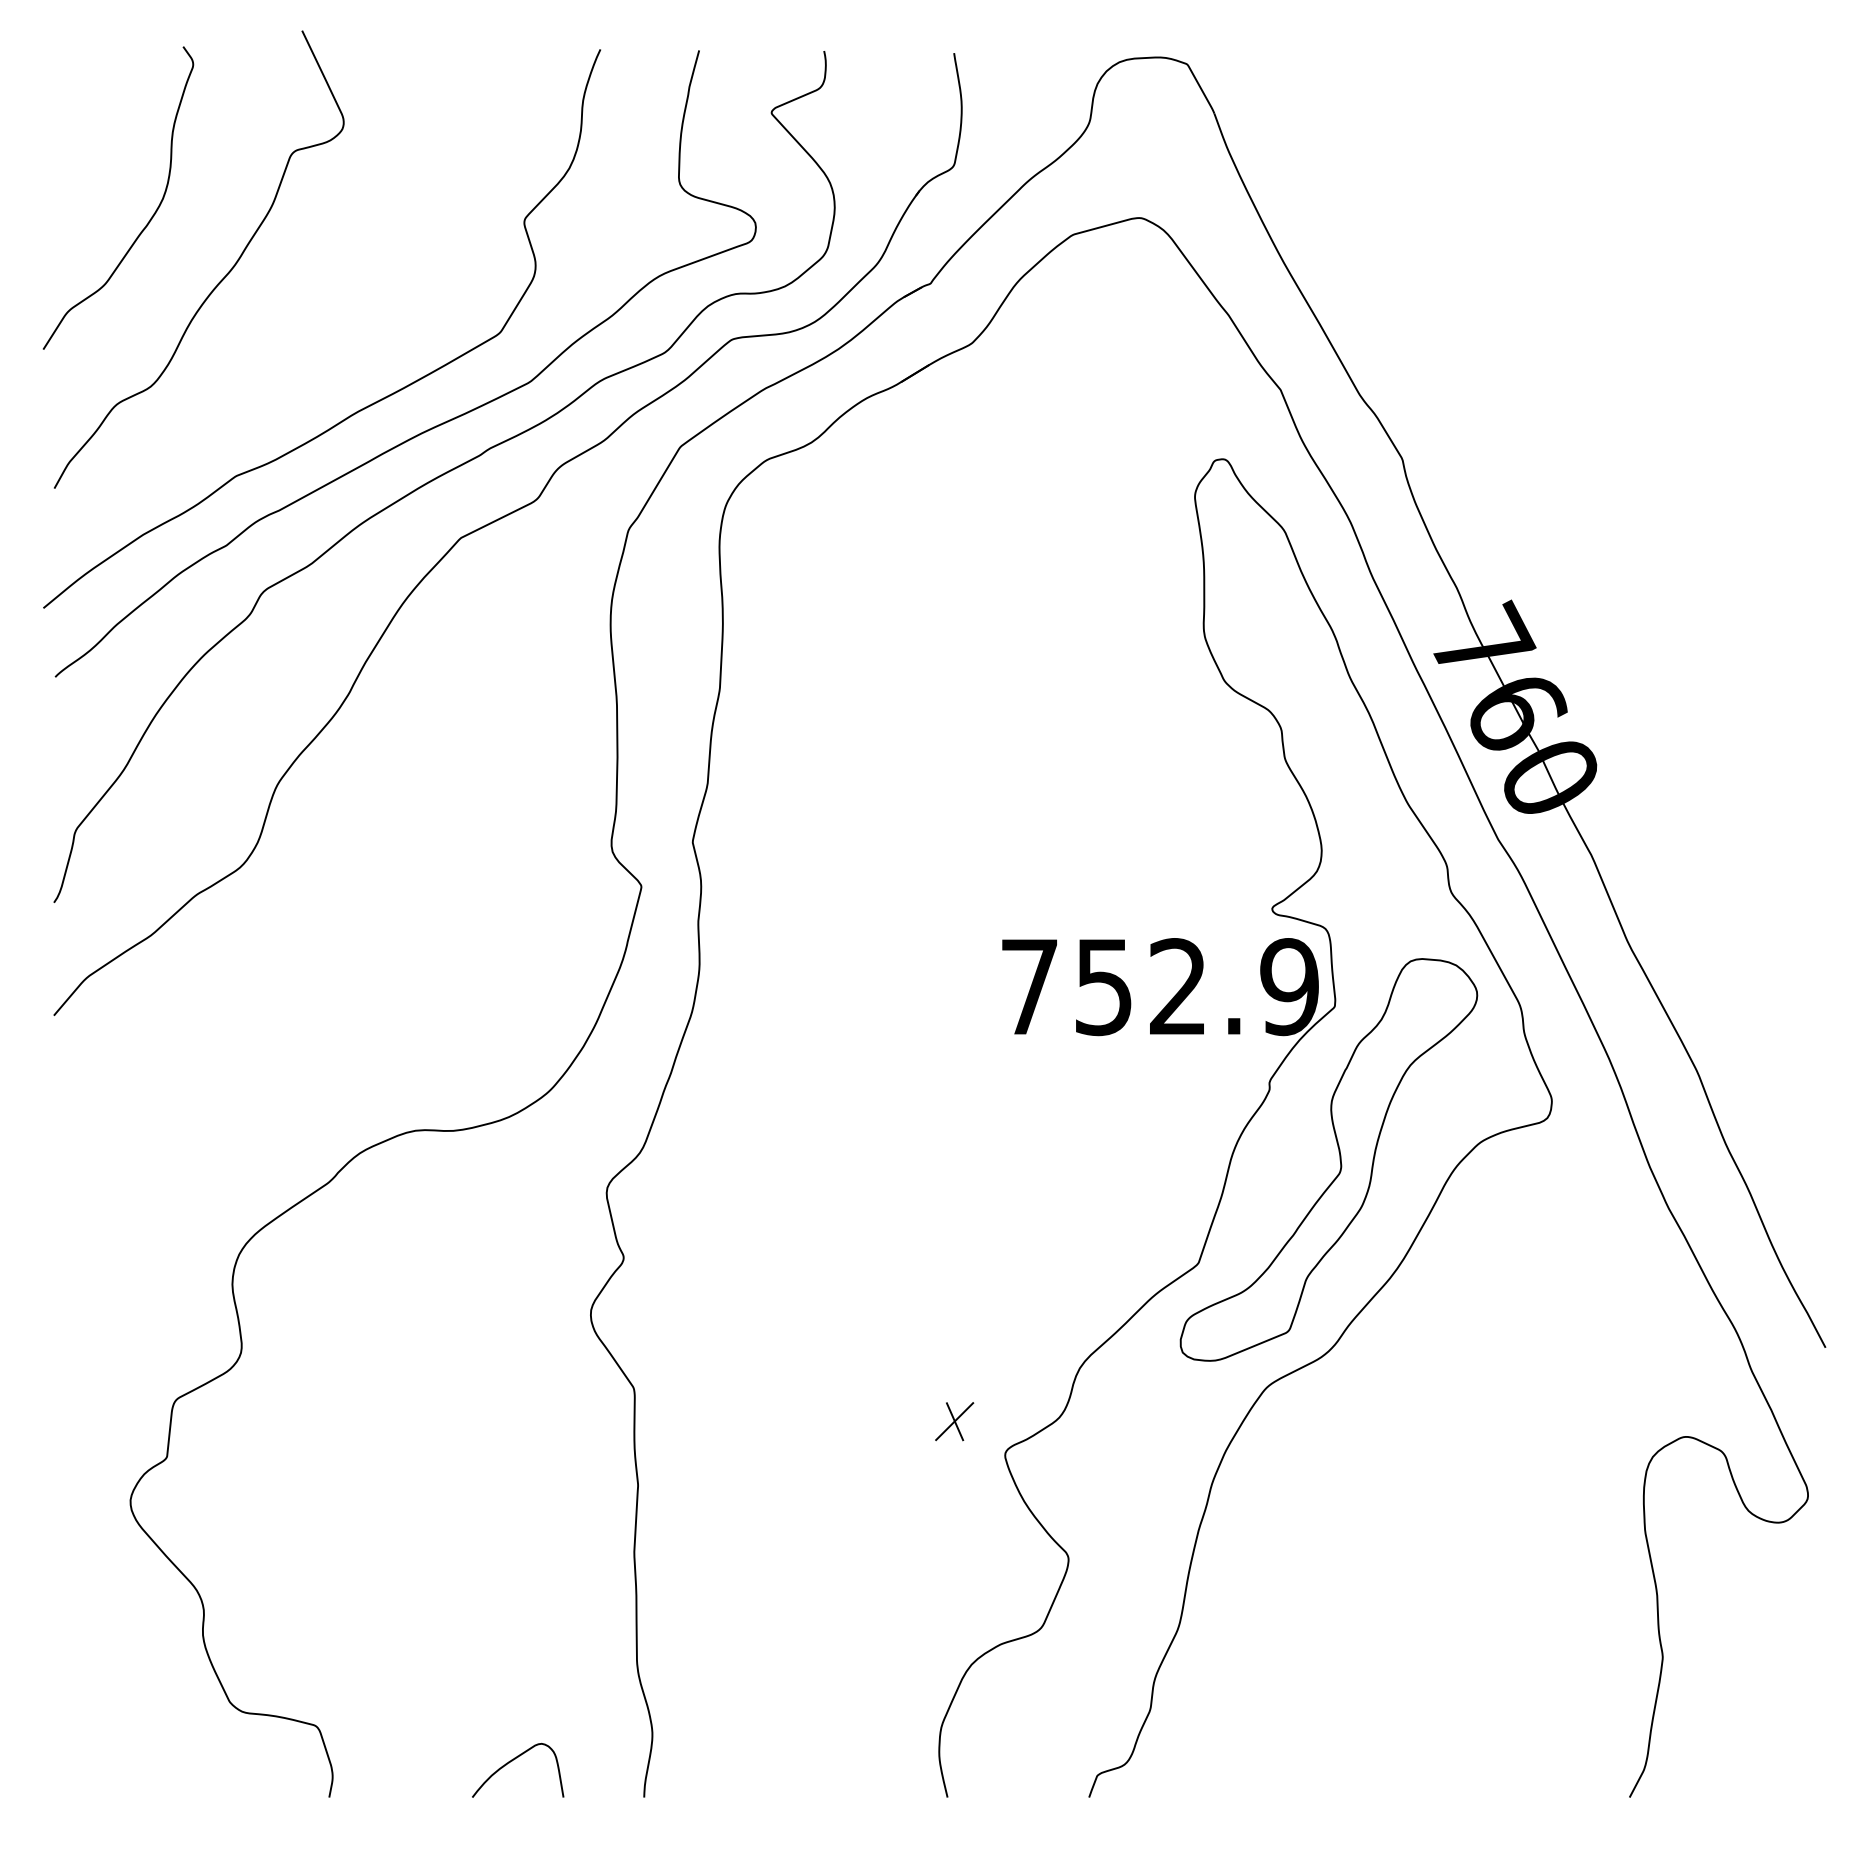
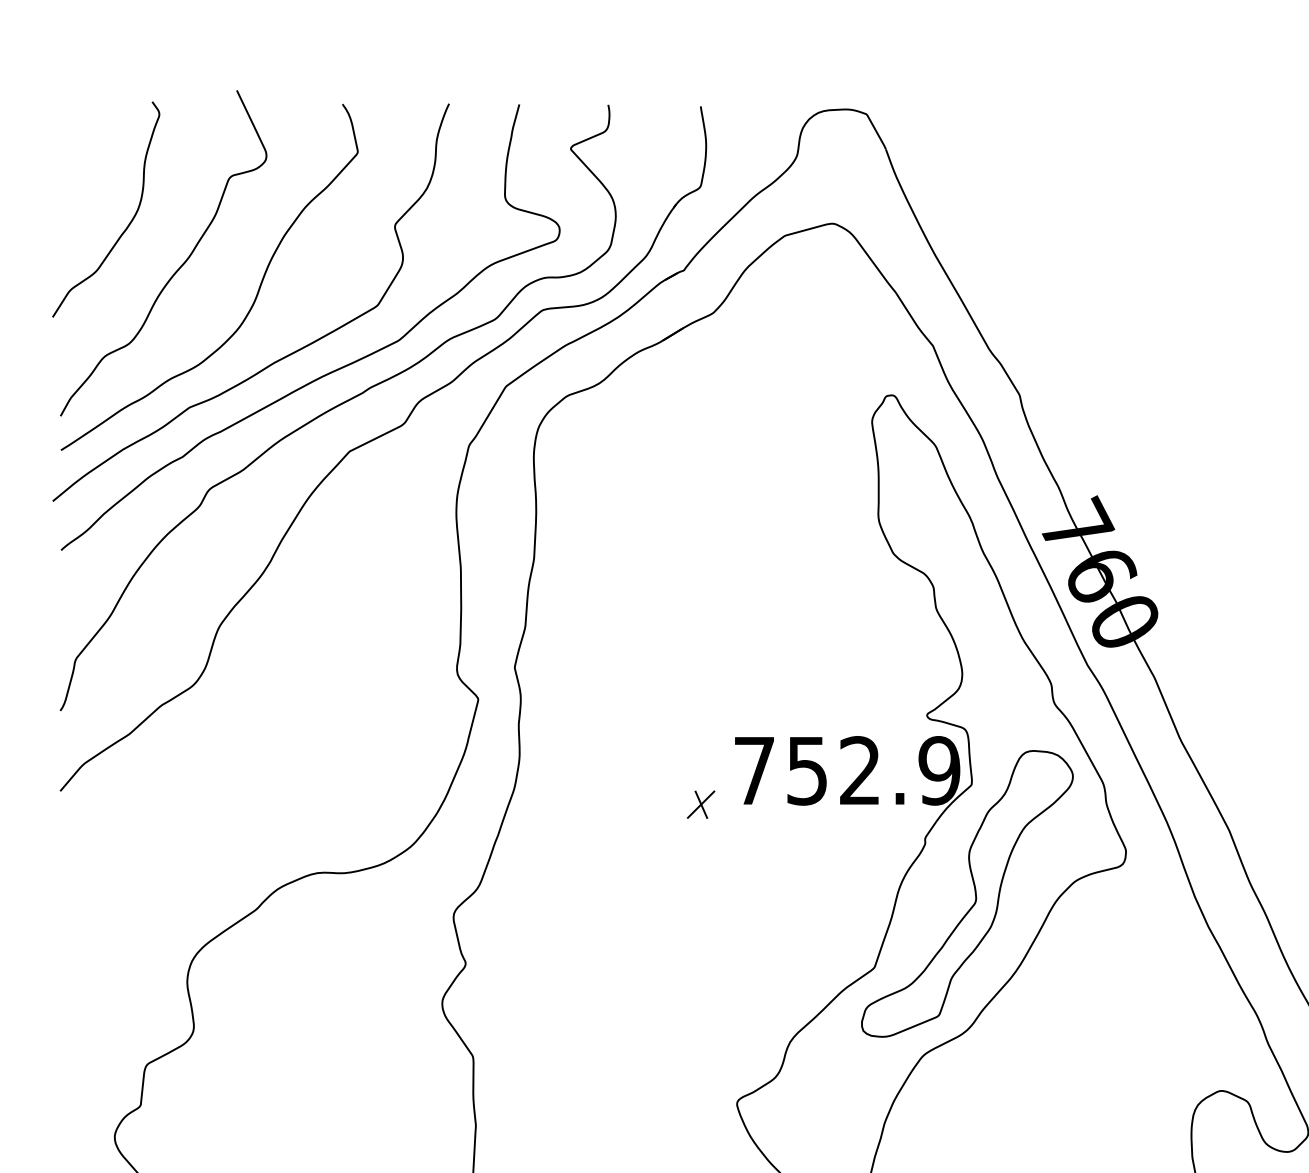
curve: (330, 315) -> (257, 293), added
part: (954, 1421) -> (701, 804), moved

